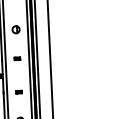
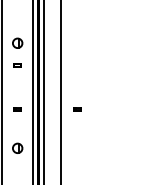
part: (15, 29) -> (17, 42), moved
part: (64, 89) -> (77, 109), added

